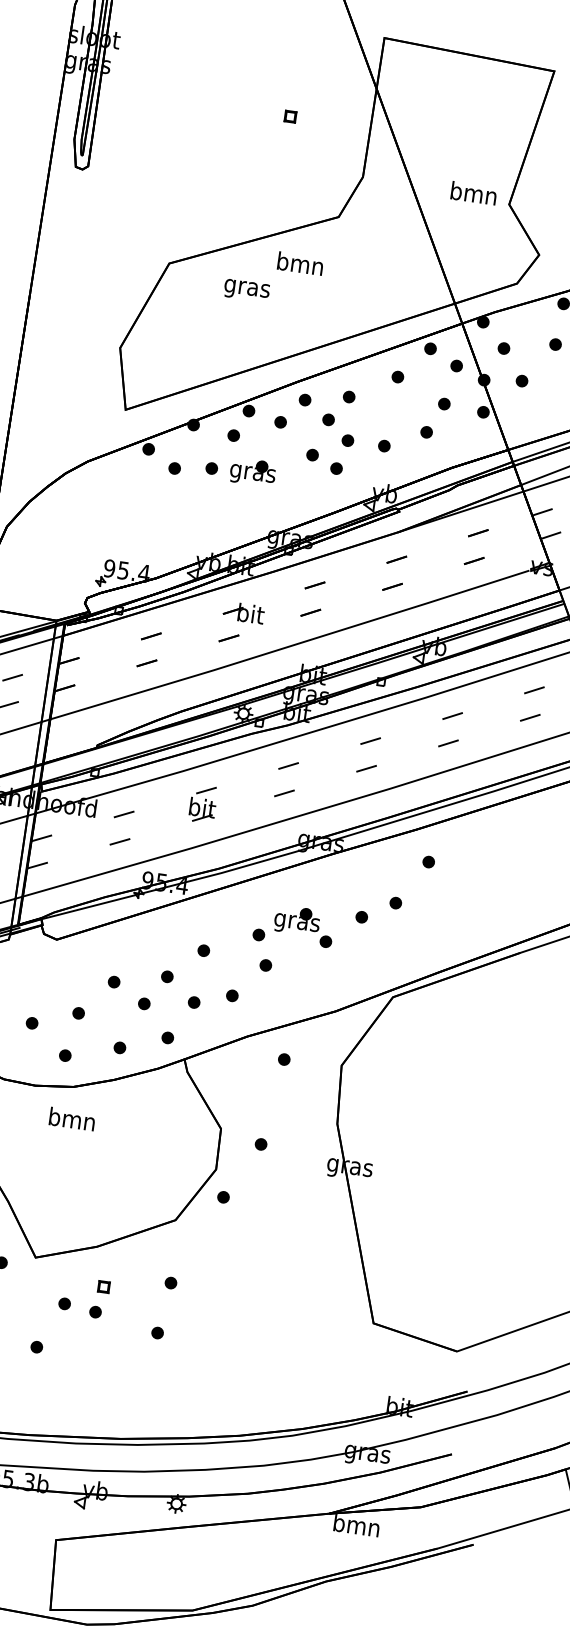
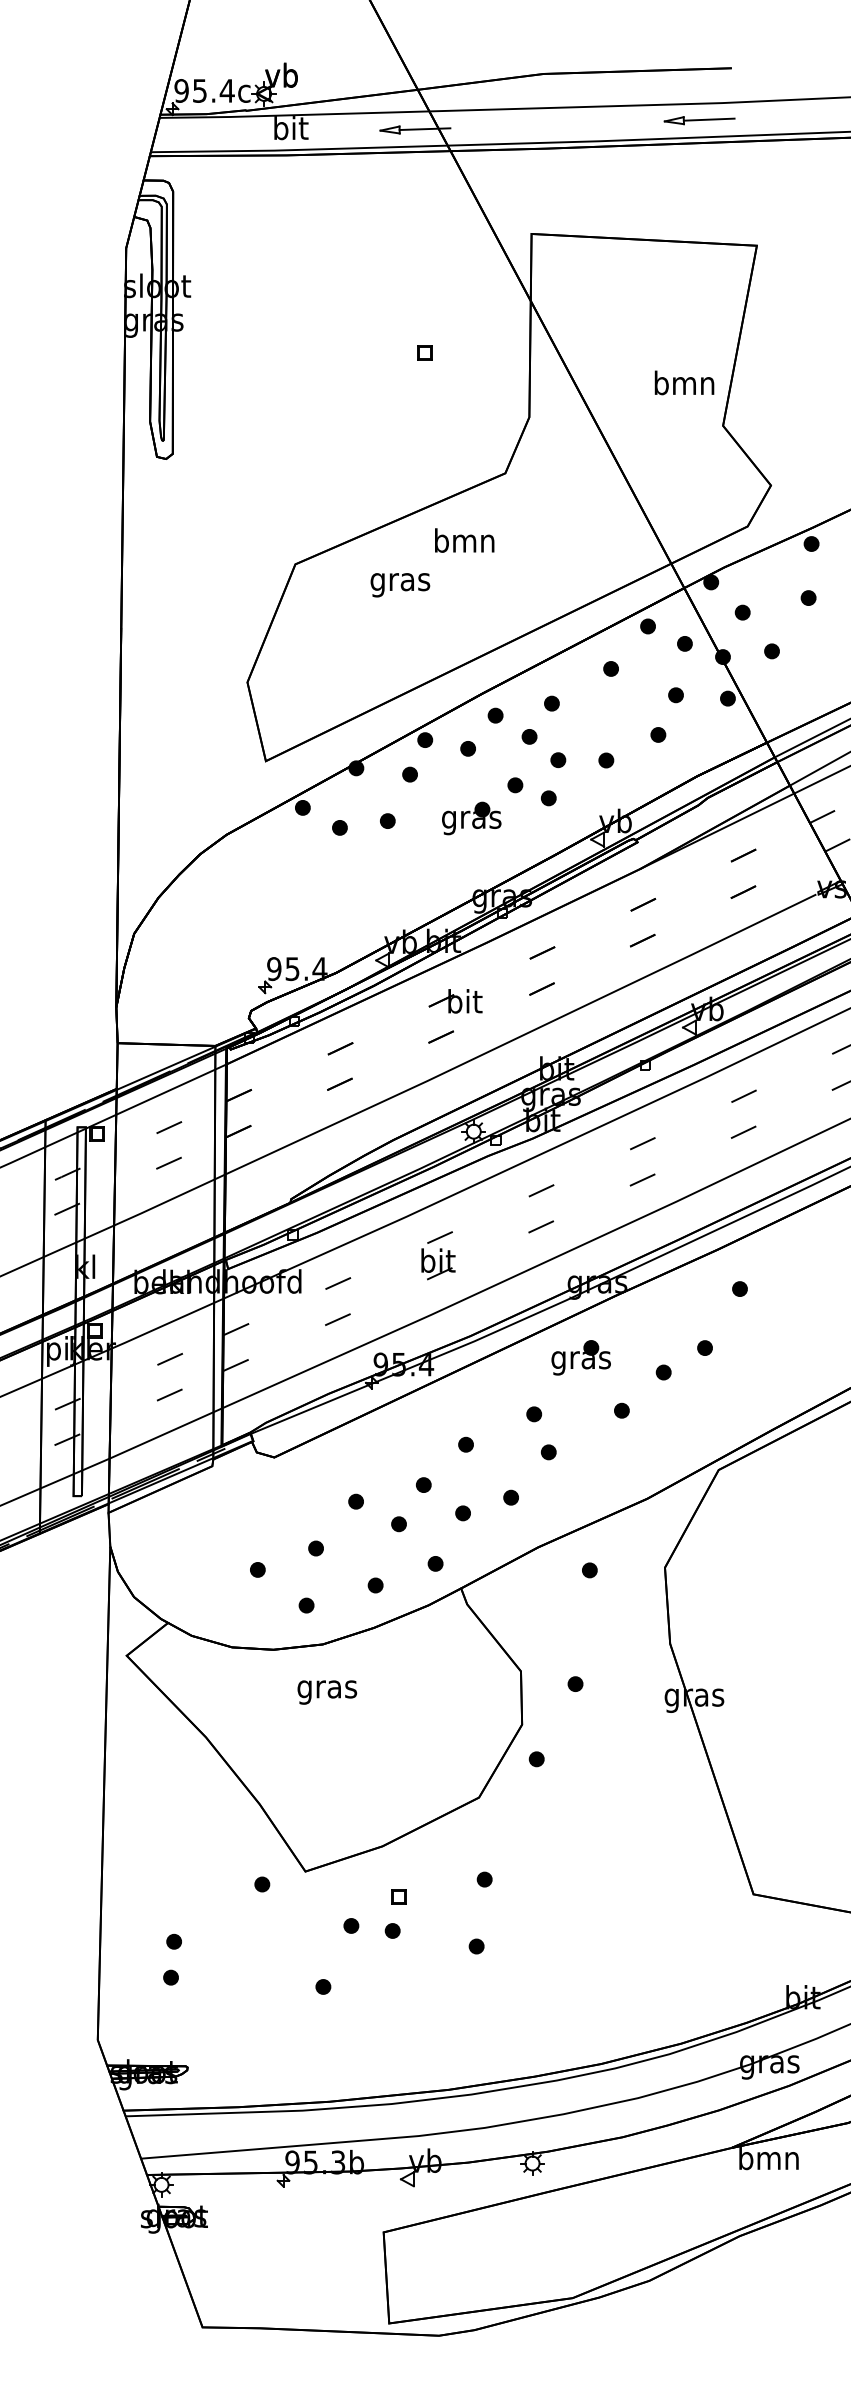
text: (473, 193) -> (684, 382), moved
part: (252, 472) -> (471, 818), moved
part: (296, 920) -> (580, 1357), moved
text: (71, 1121) -> (326, 1689), bmn -> gras

